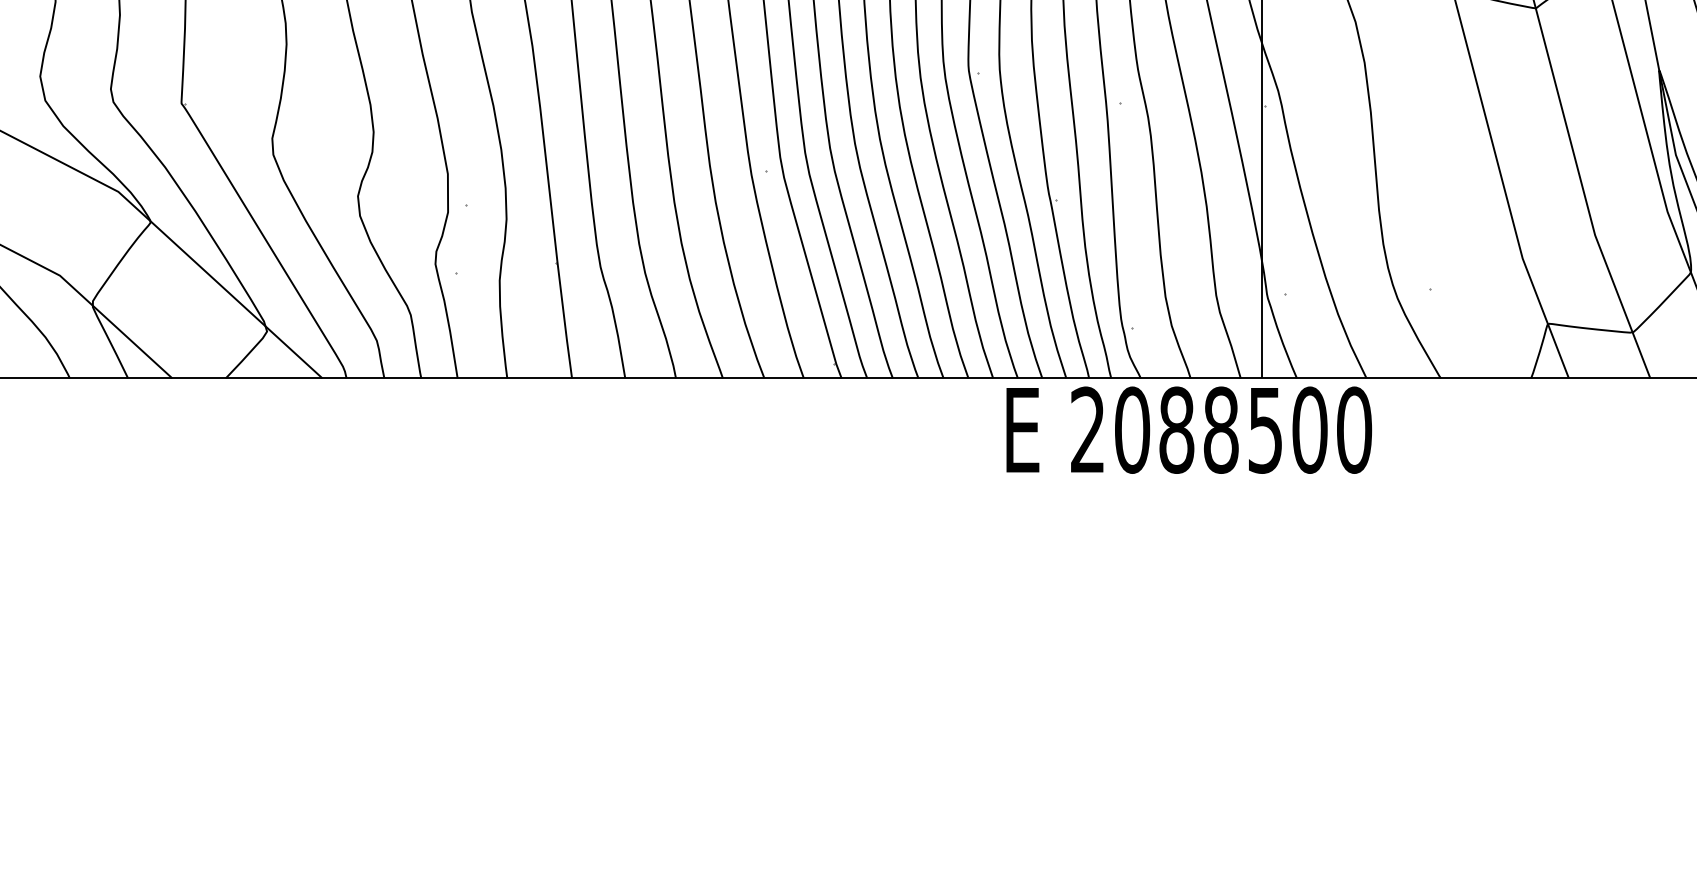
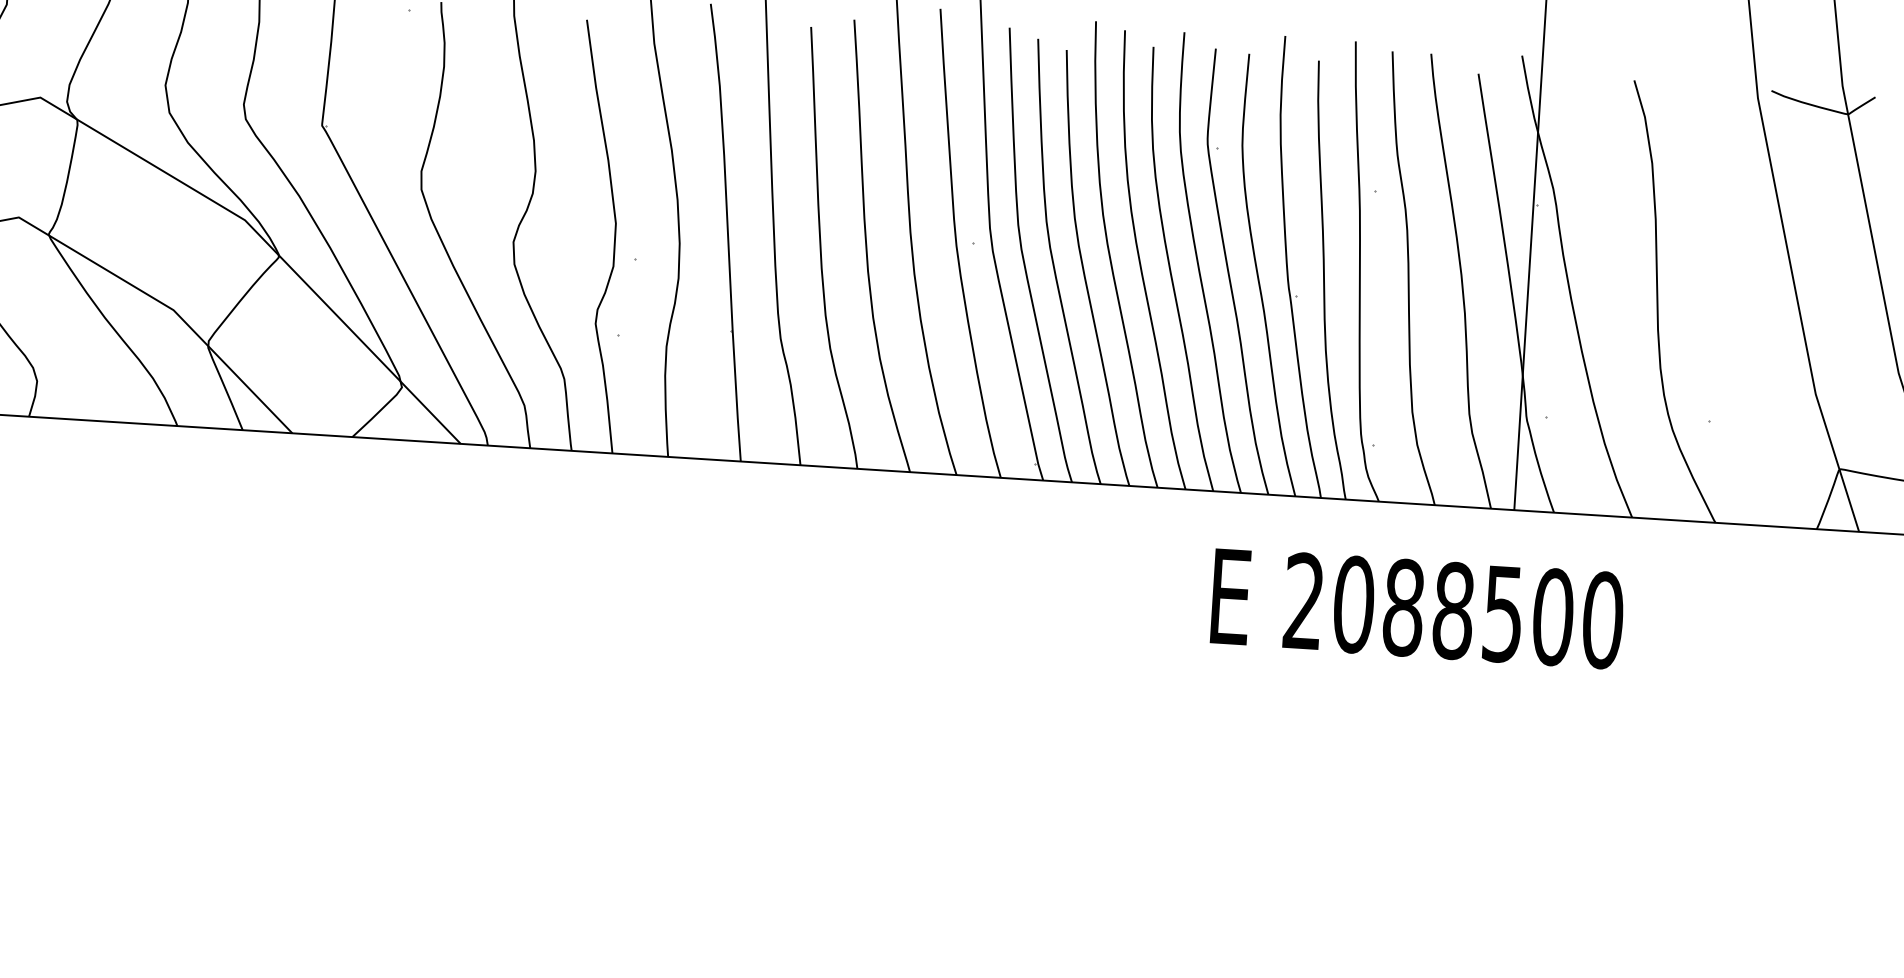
text: (1189, 429) -> (1418, 607), moved

